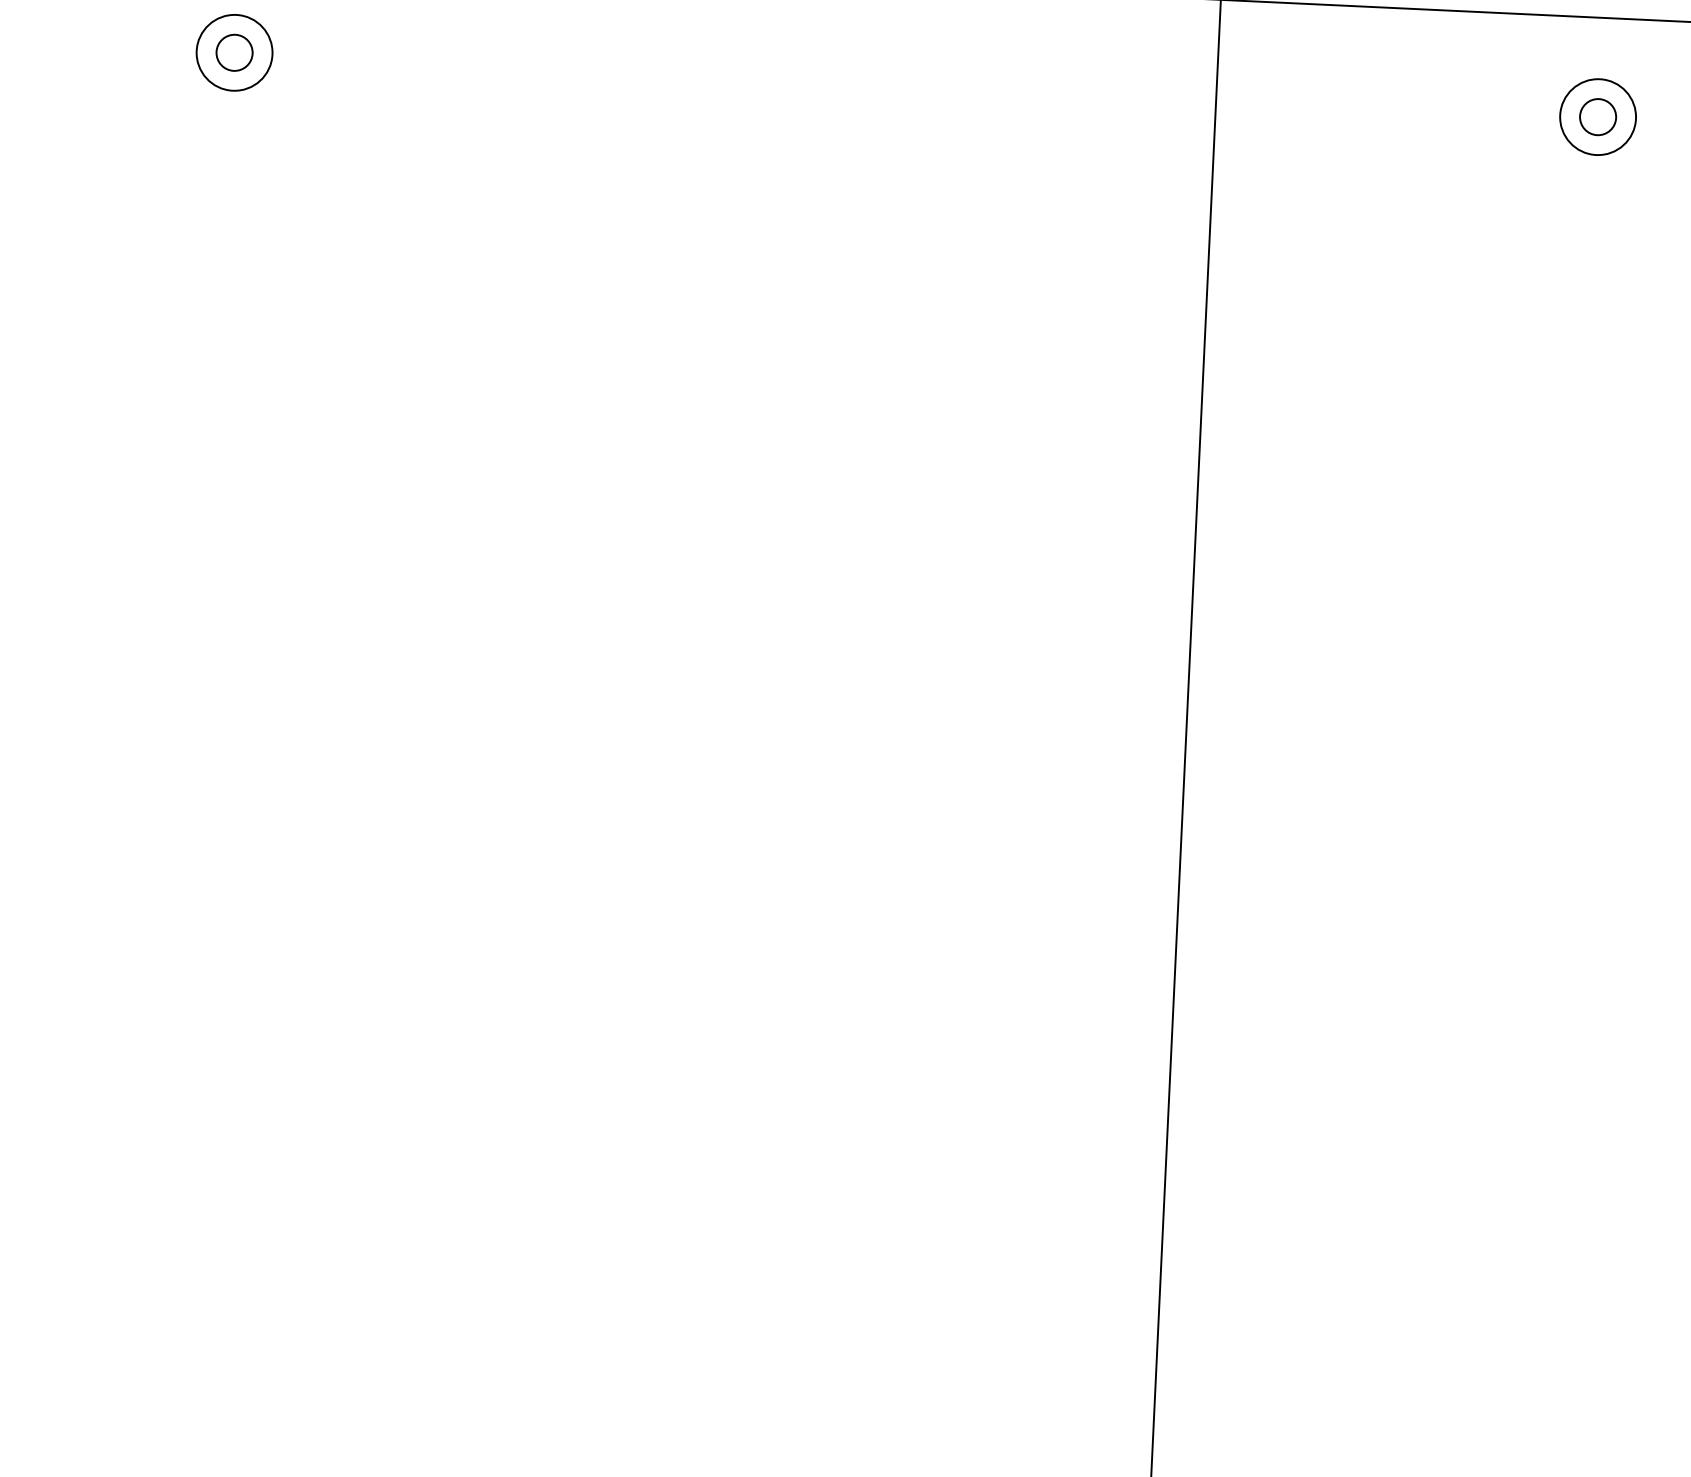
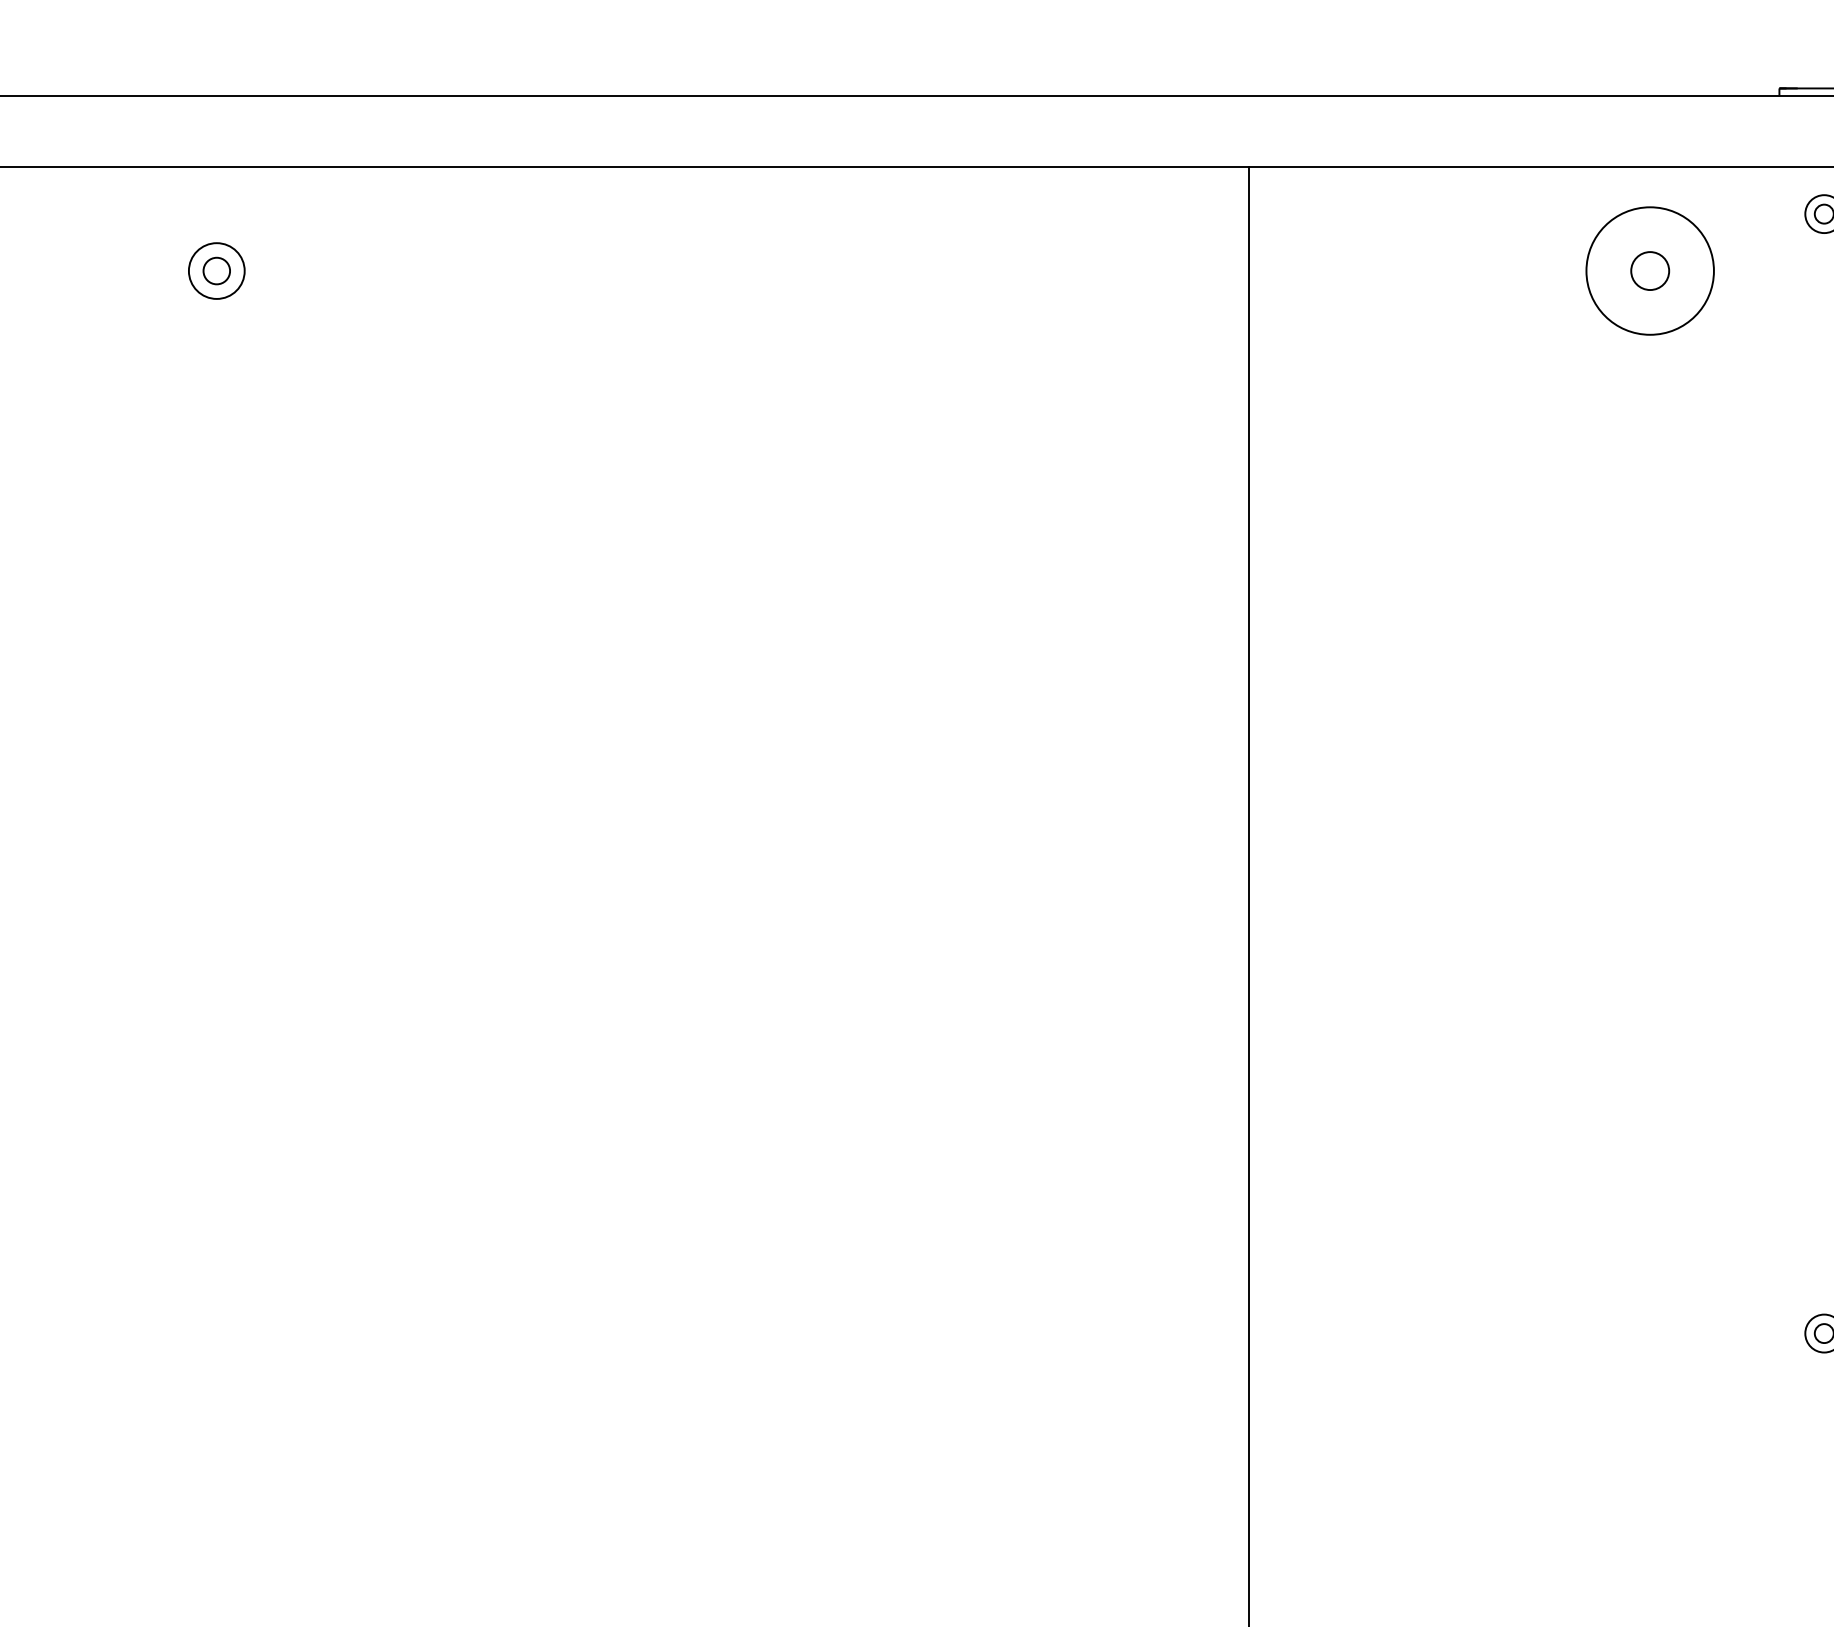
circle: (234, 52) -> (216, 270), size x0.7
circle: (234, 53) -> (216, 271), size x0.7
circle: (1598, 116) -> (1650, 270), size x1.6

